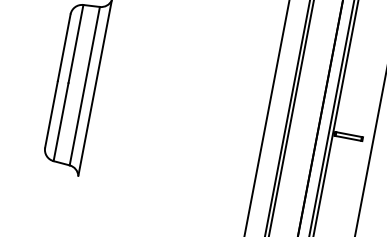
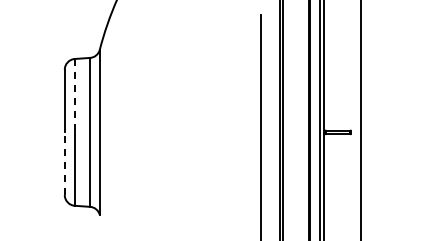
line: (75, 43) -> (74, 95), solid -> dashed
line: (51, 114) -> (64, 163), solid -> dashed

